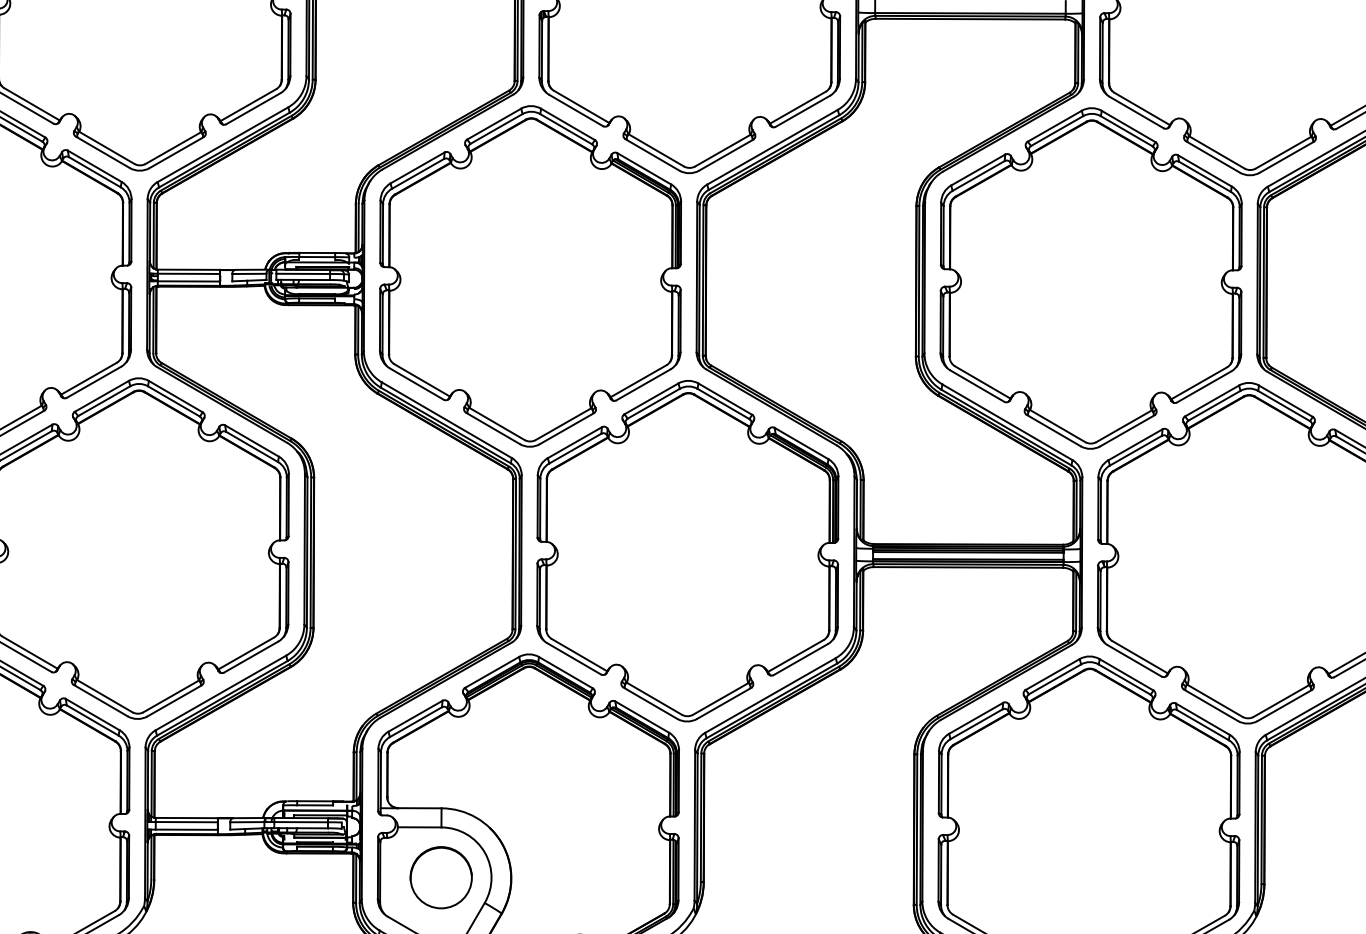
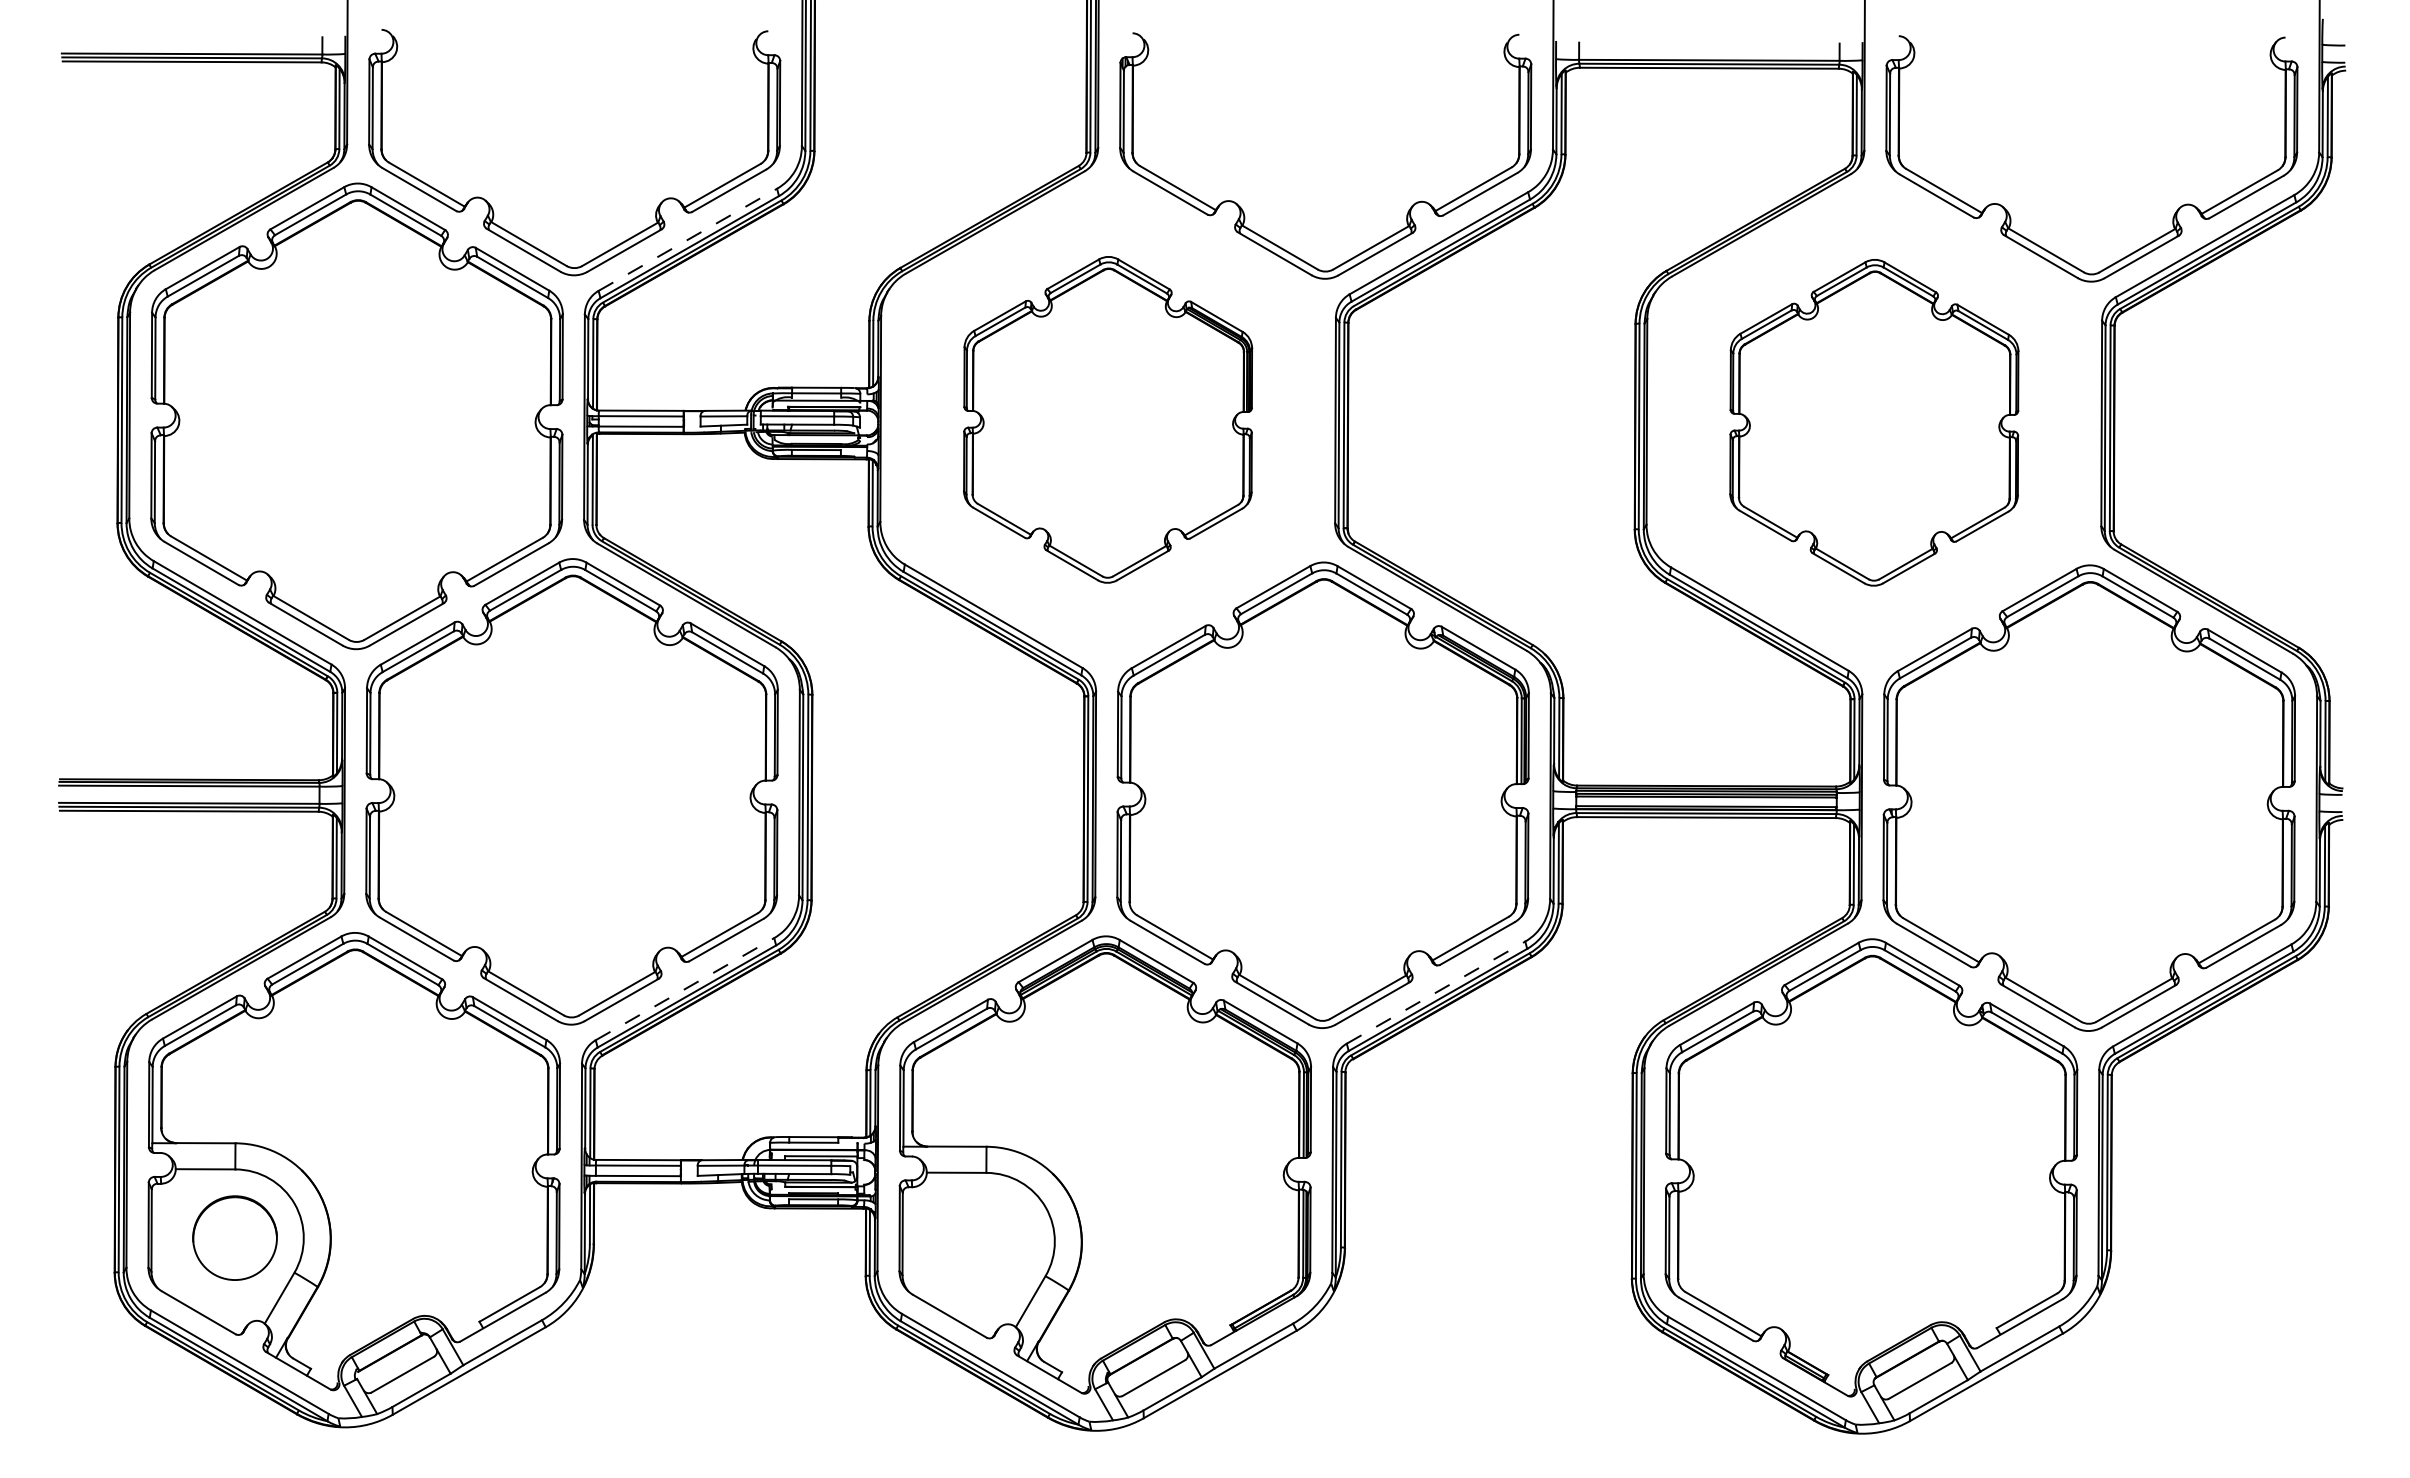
line: (222, 144) -> (687, 239), solid -> dashed
part: (530, 276) -> (1107, 419), size x0.7
part: (1091, 278) -> (1874, 422), size x0.7
line: (221, 693) -> (685, 989), solid -> dashed
line: (770, 695) -> (1436, 992), solid -> dashed
part: (440, 877) -> (985, 1241), removed

